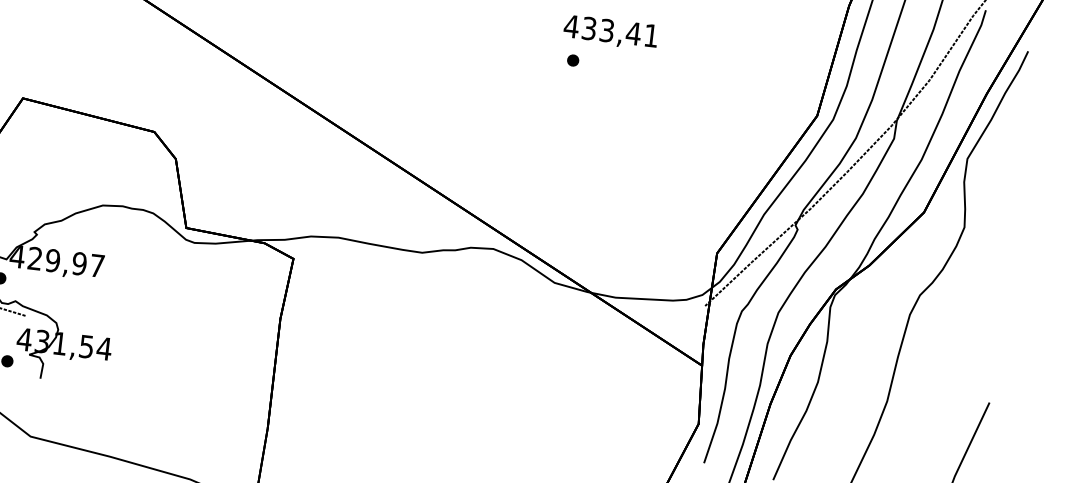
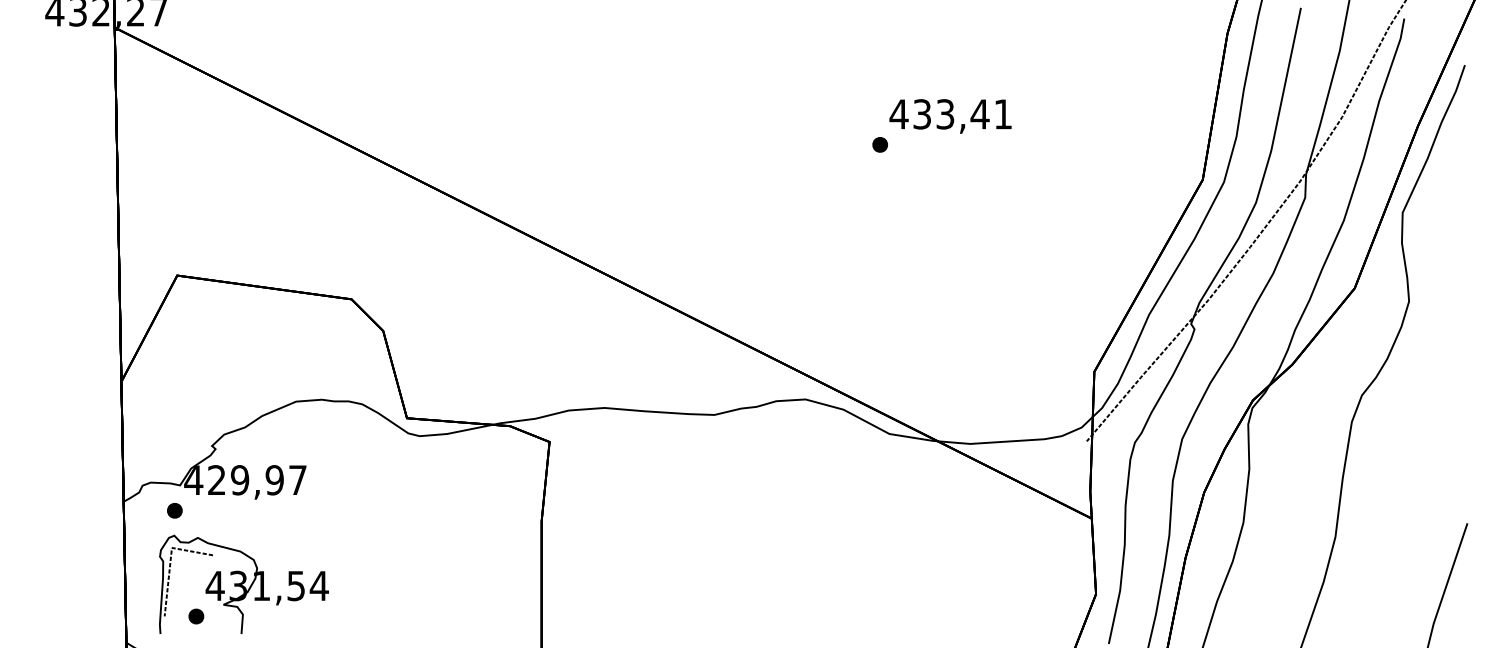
text: (610, 32) -> (950, 116), moved

